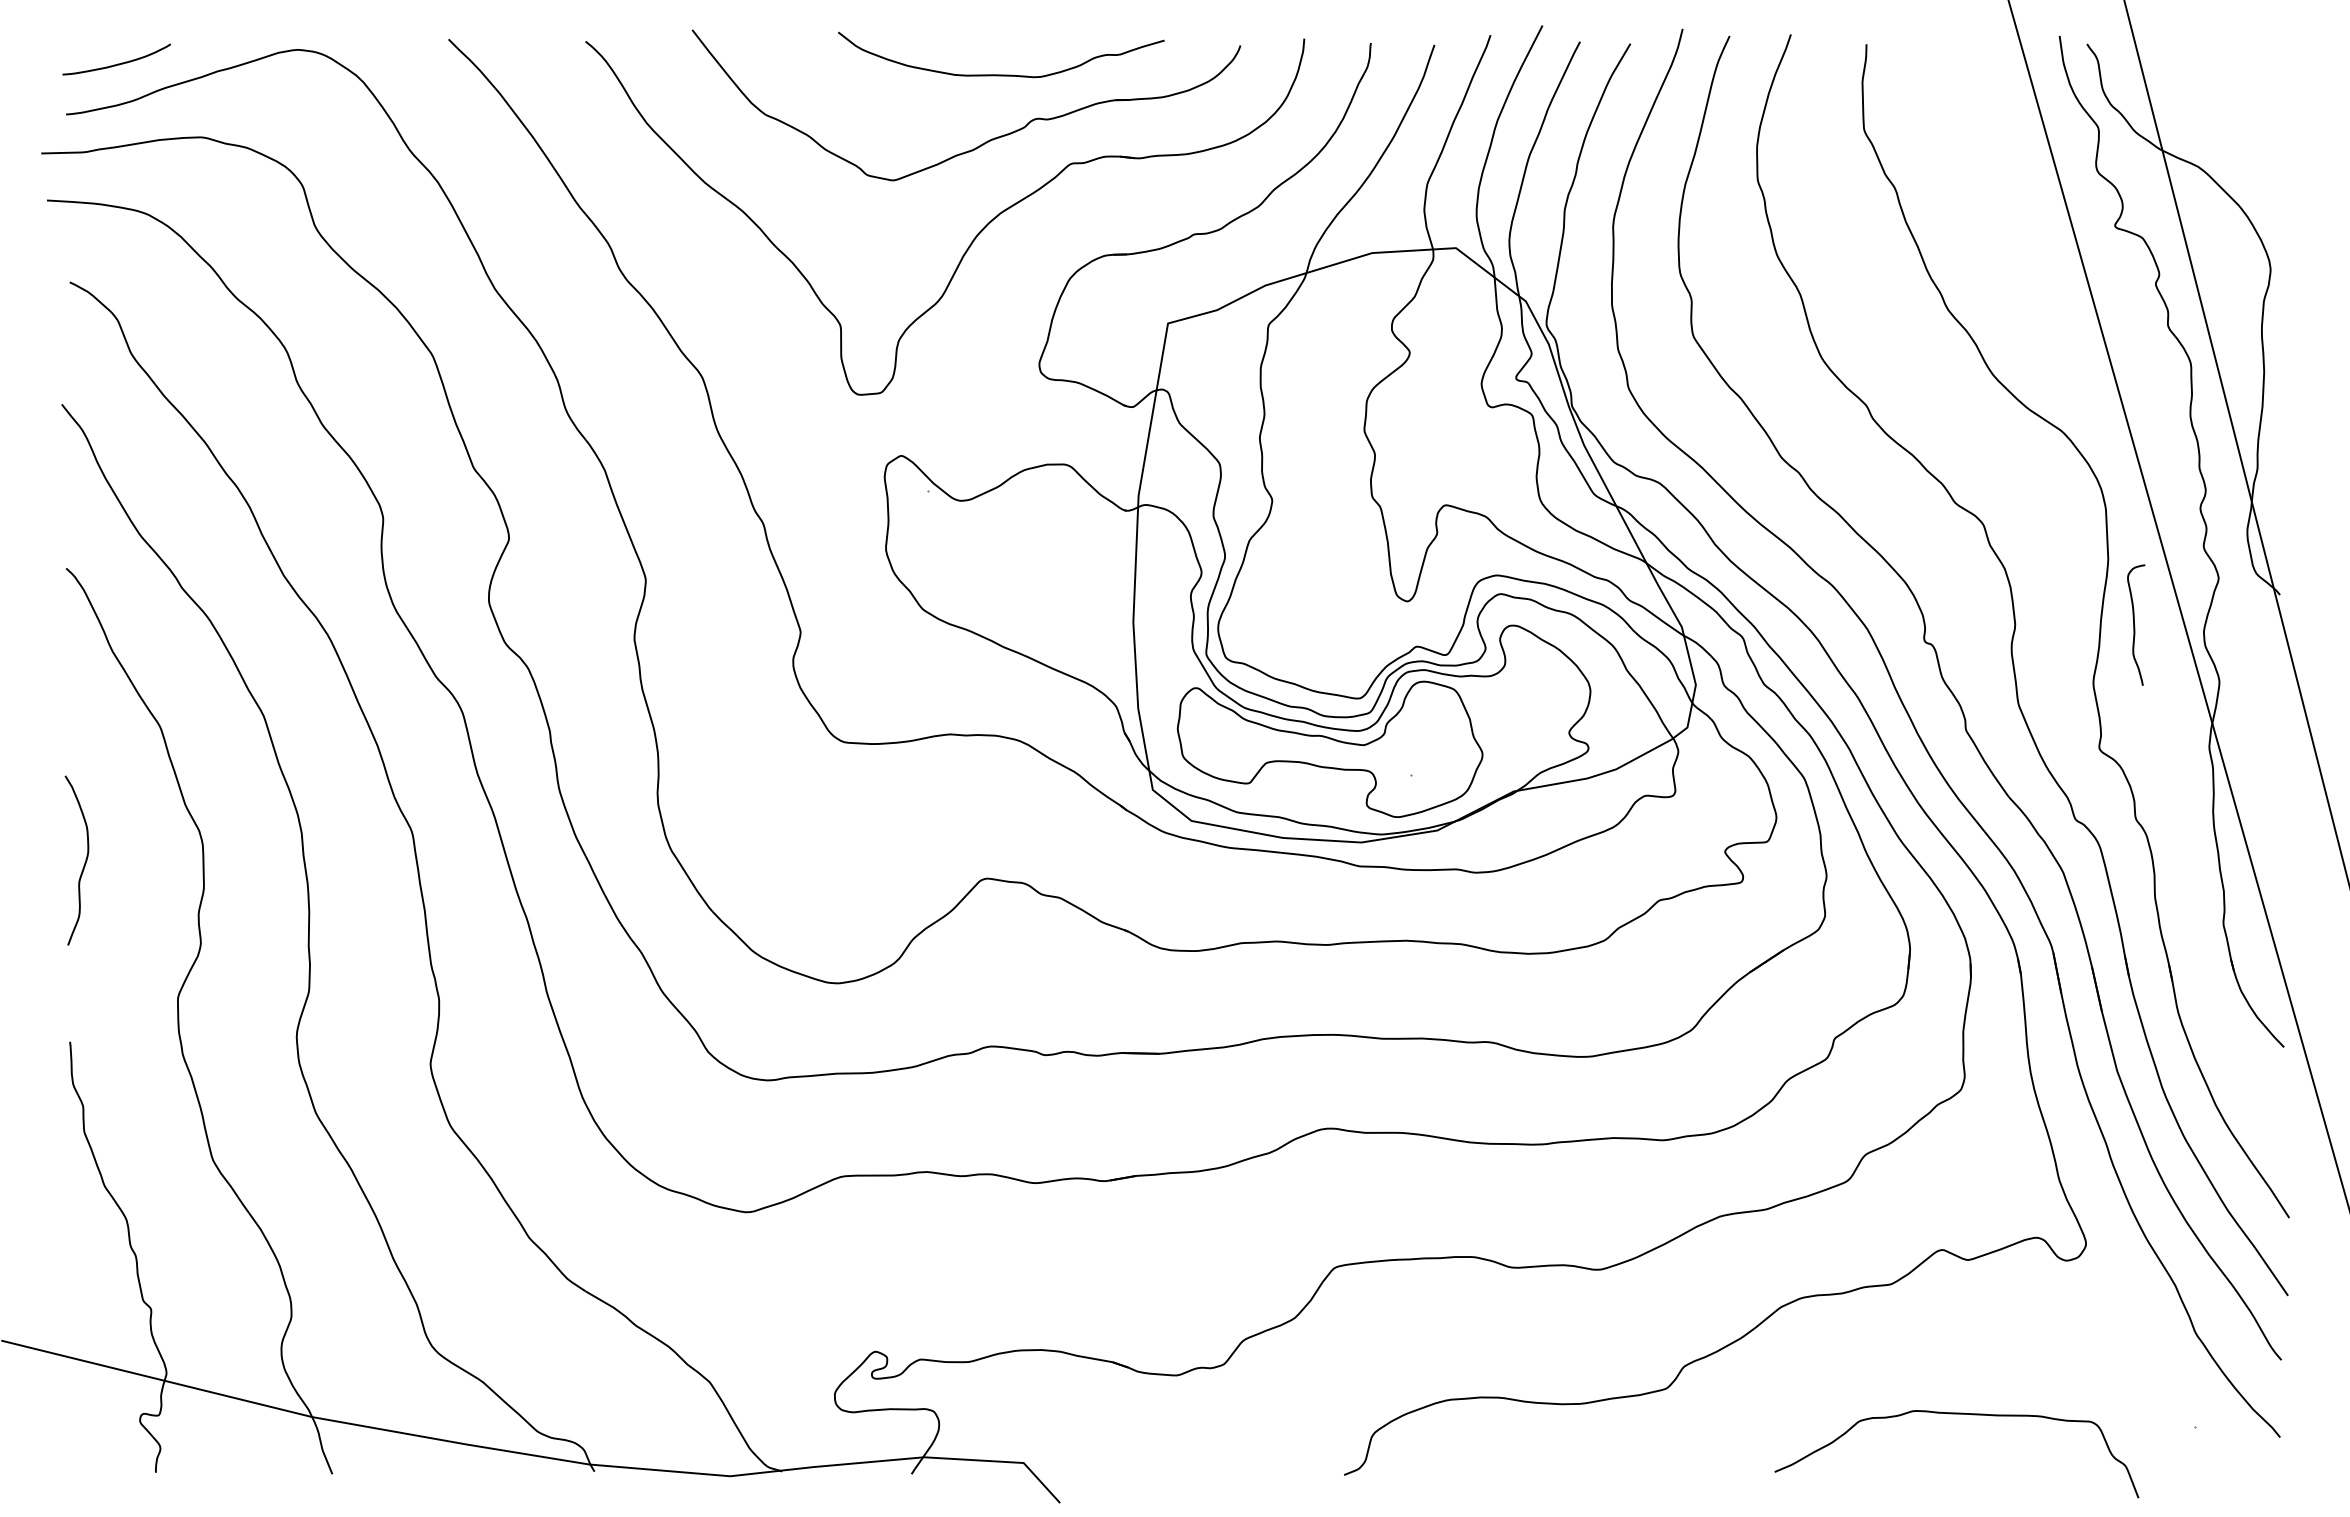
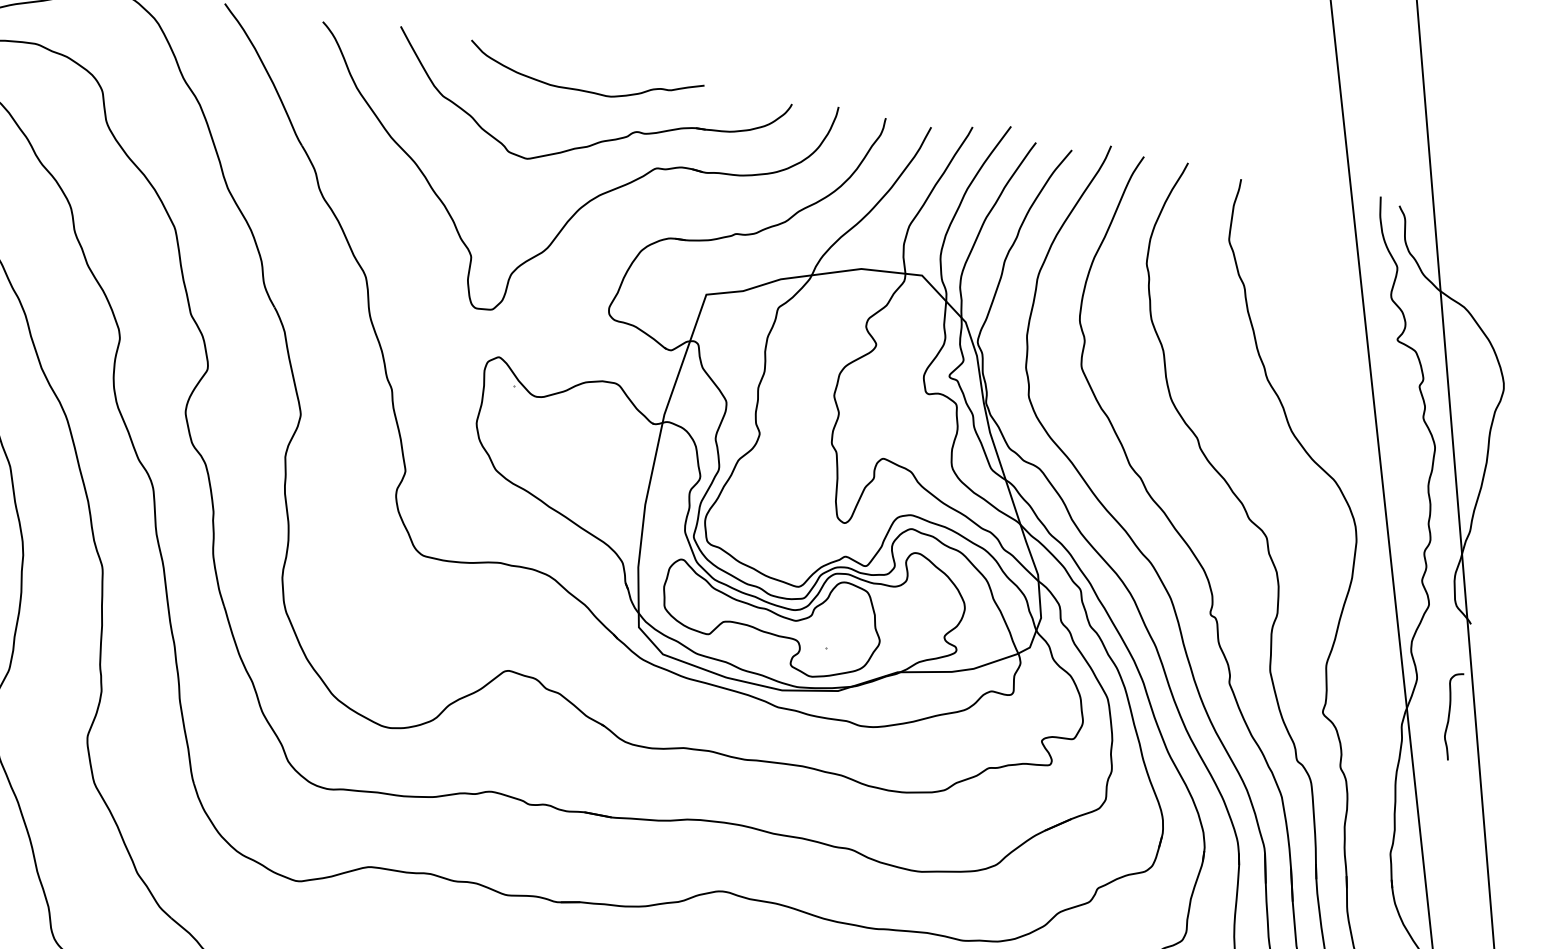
curve: (1001, 74) -> (583, 90), moved
curve: (2135, 625) -> (1449, 716), moved

